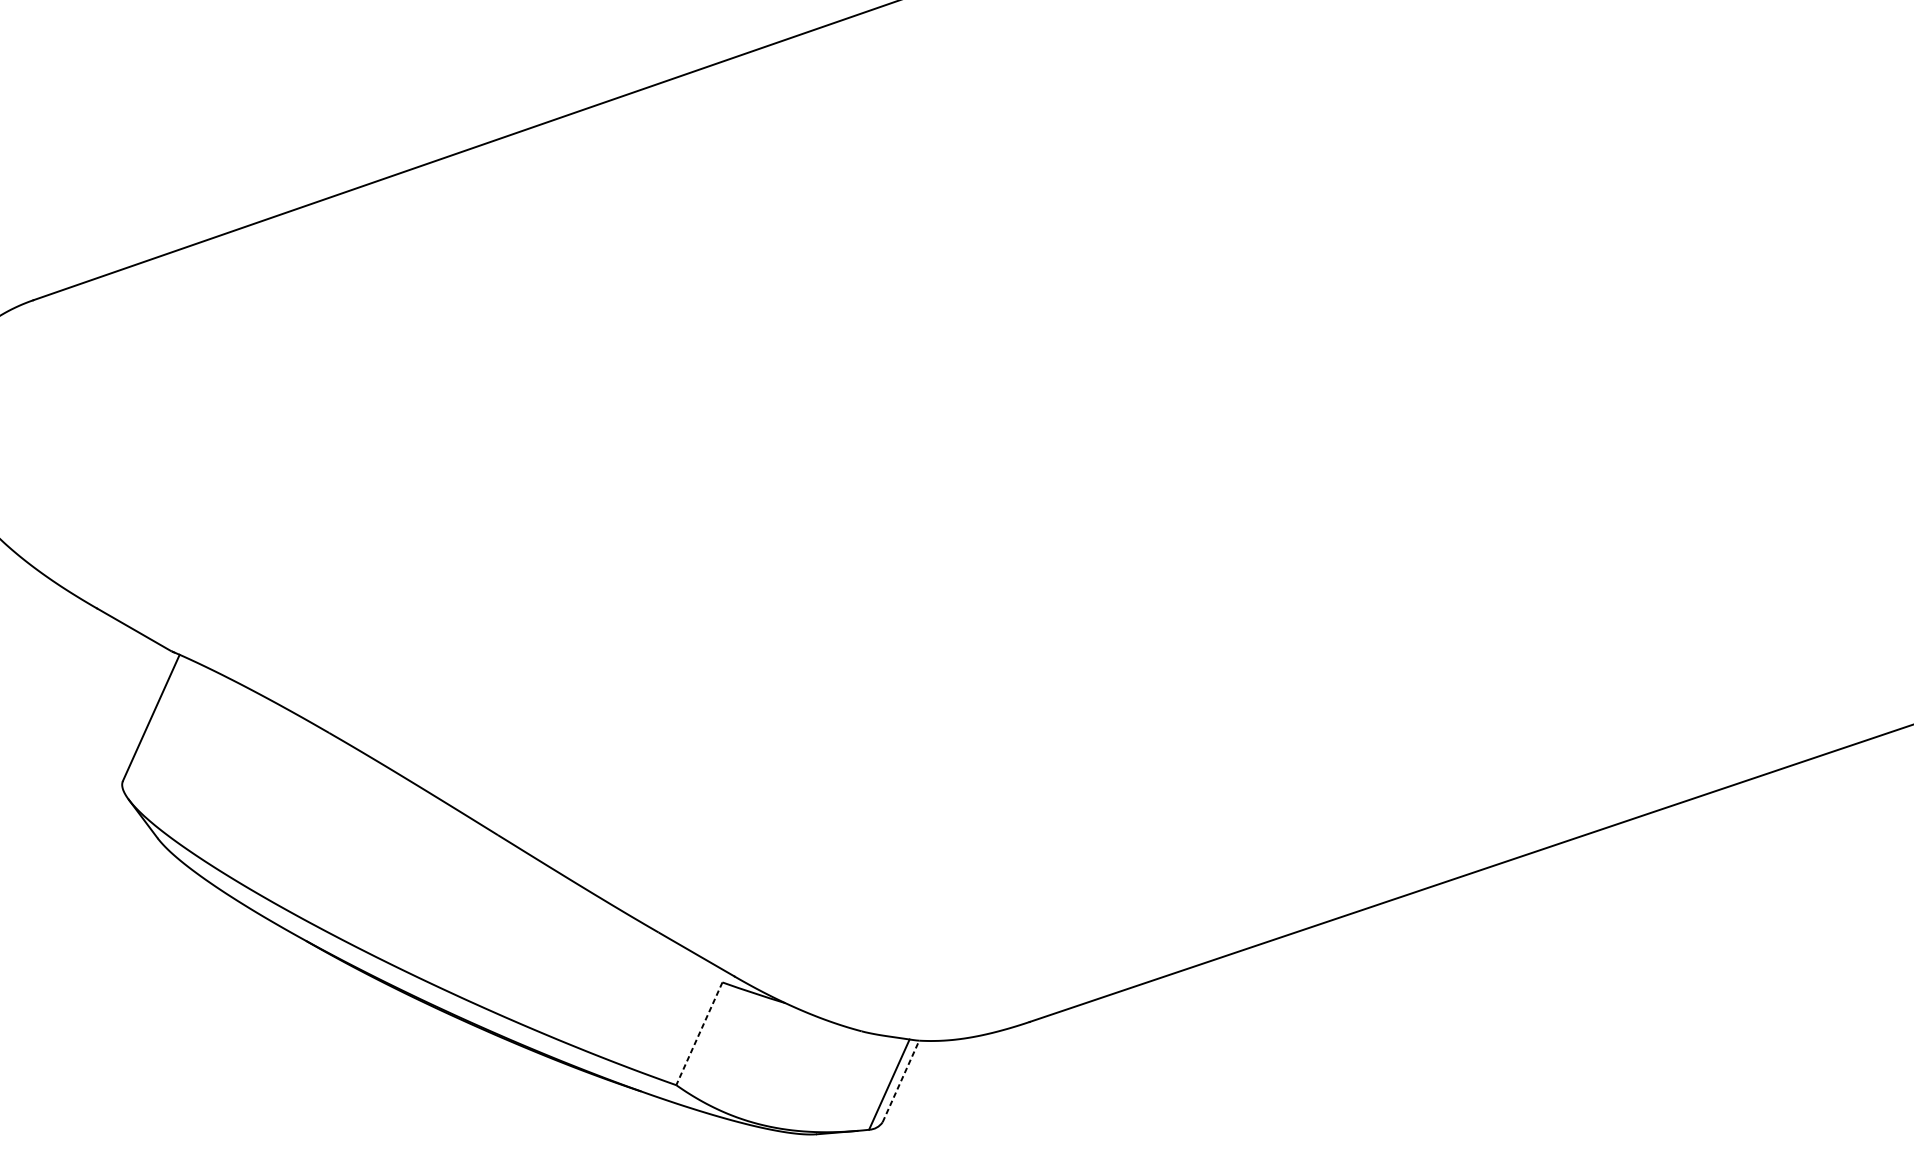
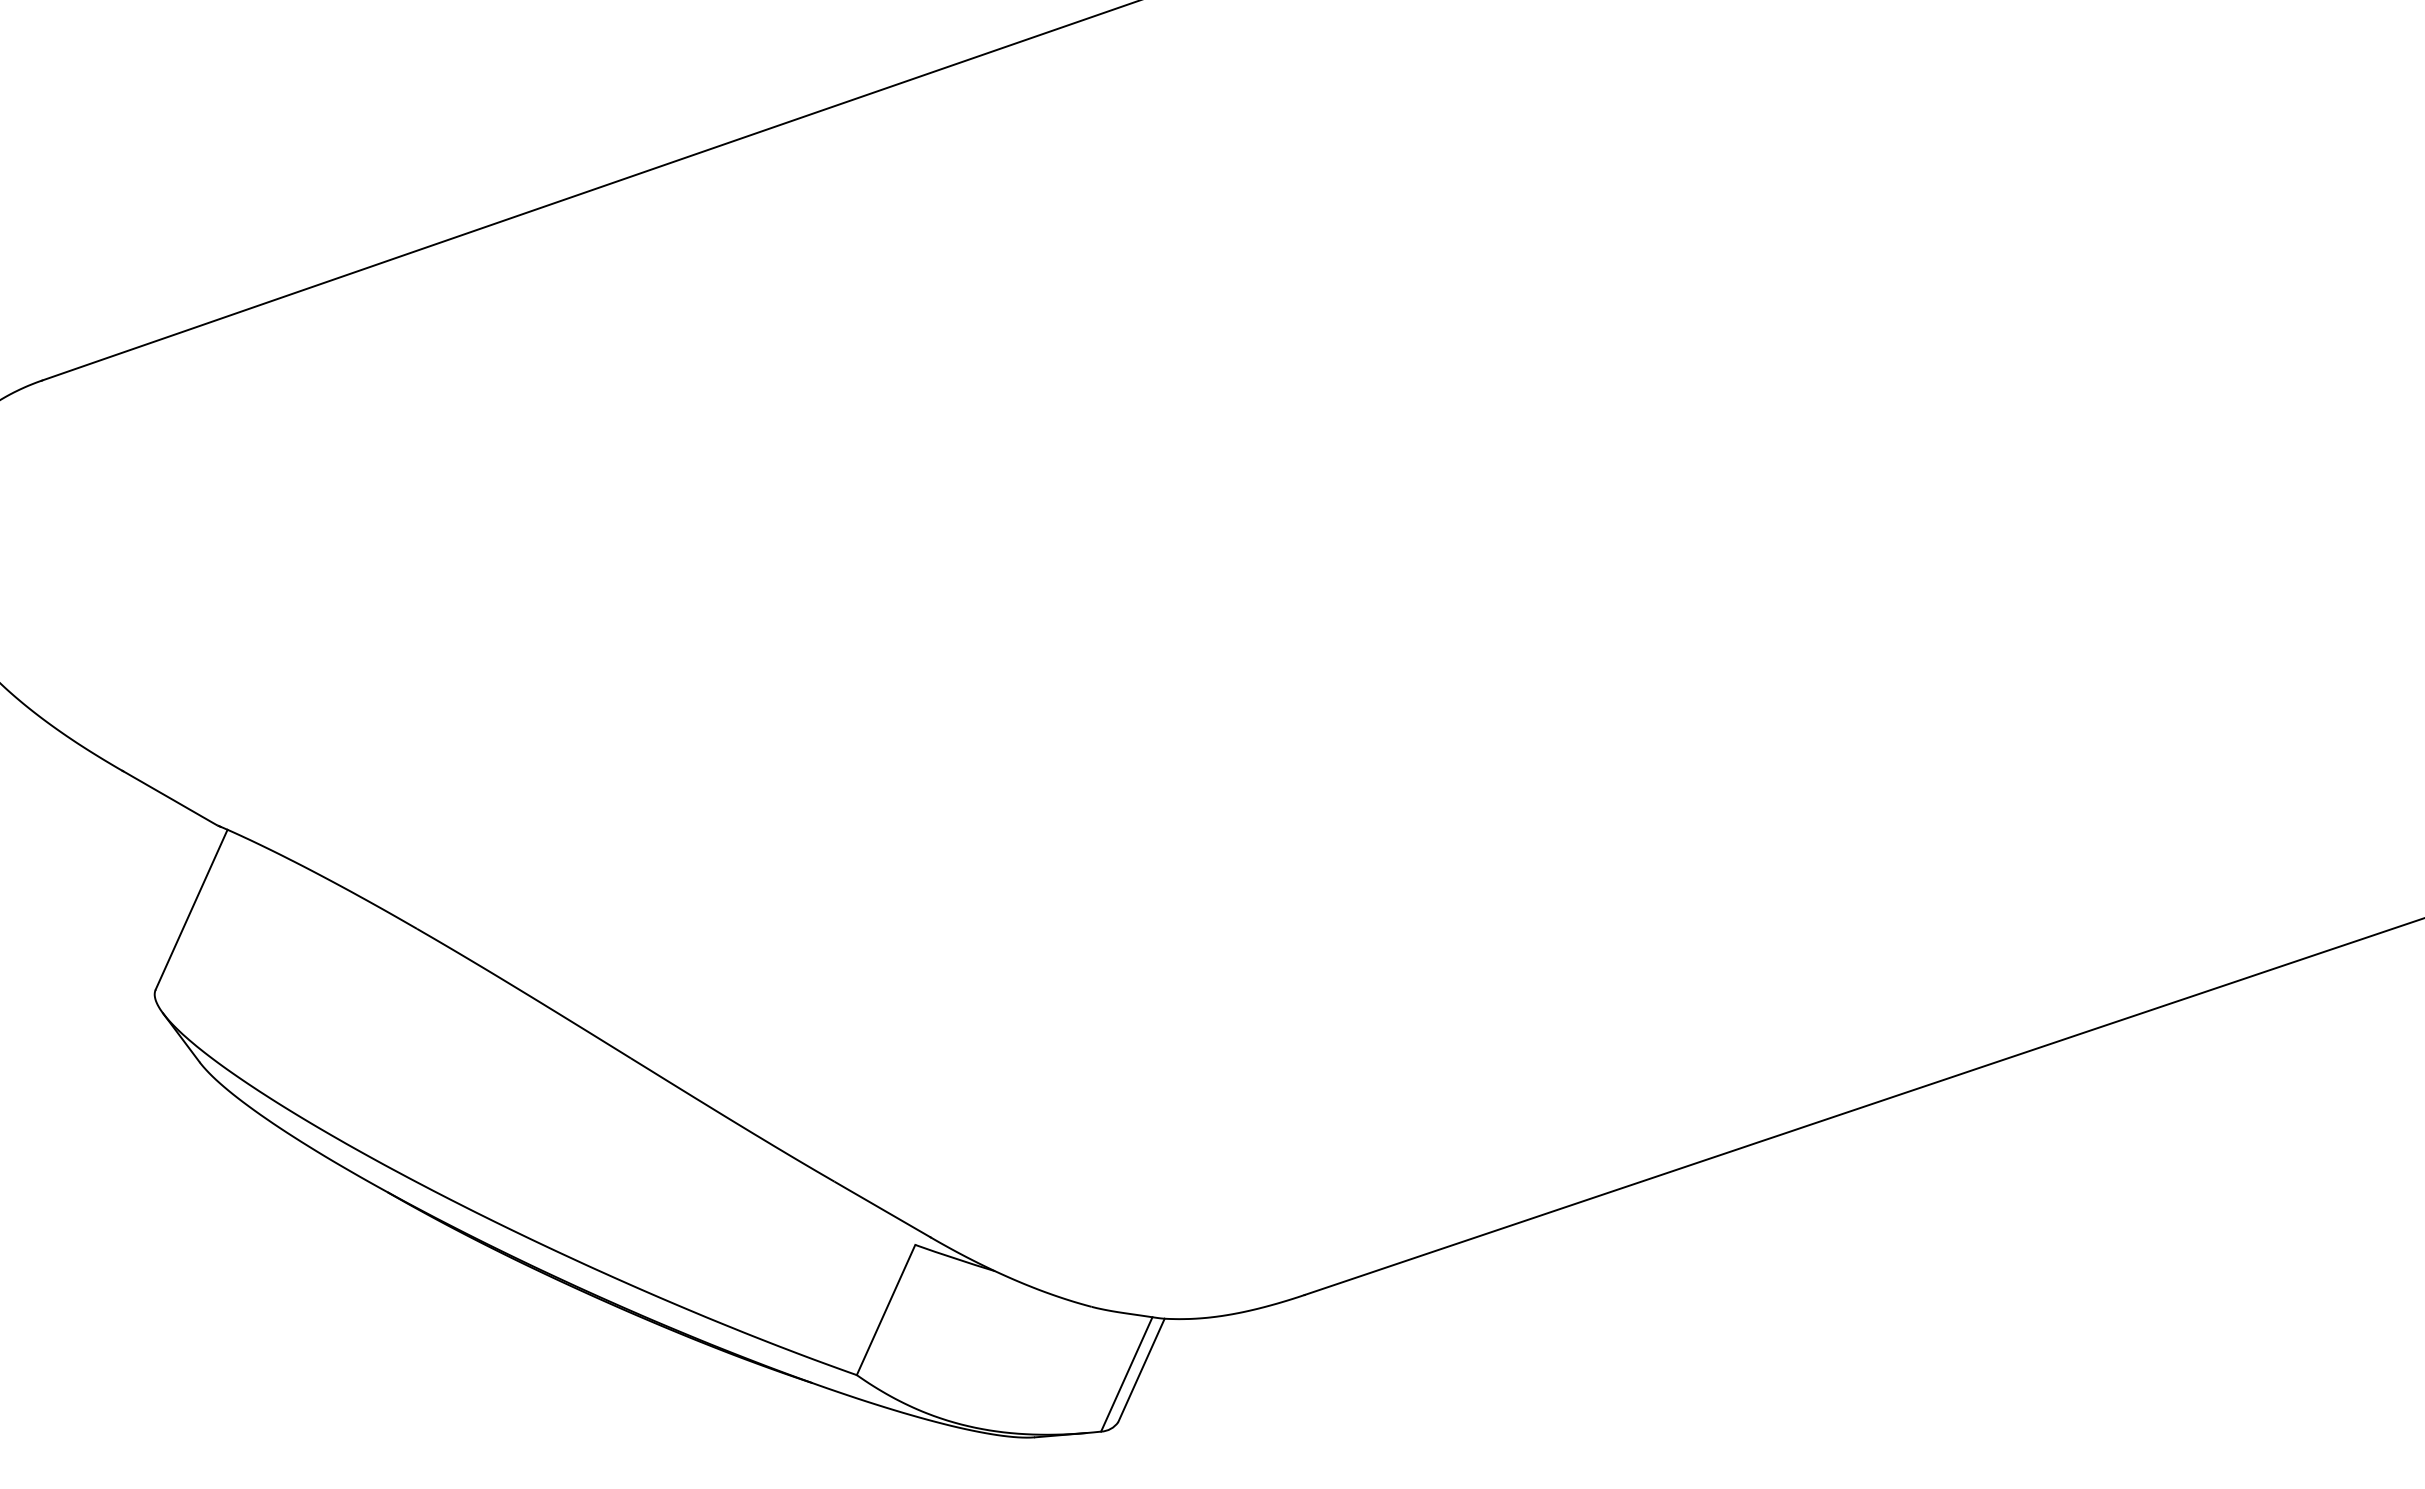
line: (698, 1034) -> (885, 1310), dashed -> solid
line: (900, 1081) -> (1141, 1370), dashed -> solid

